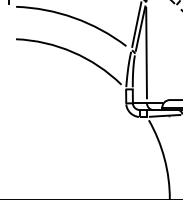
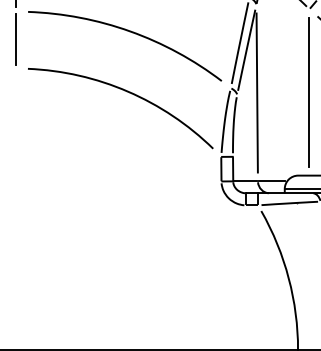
line: (9, 22) -> (16, 39), added
line: (176, 52) -> (309, 92), added

